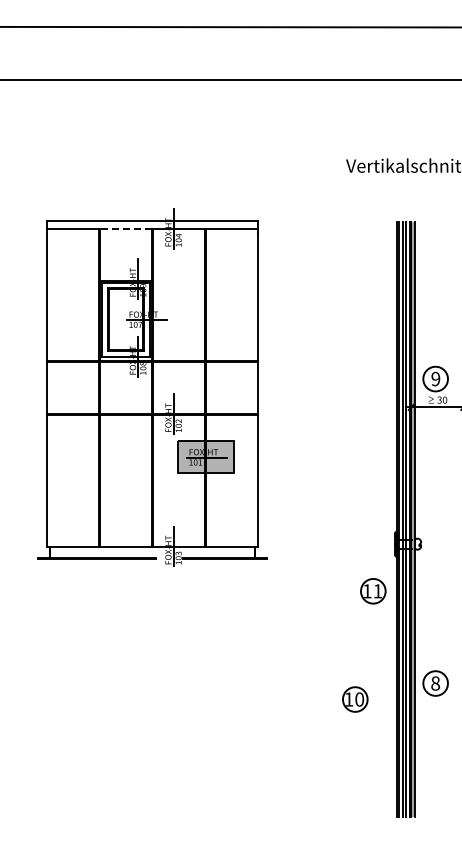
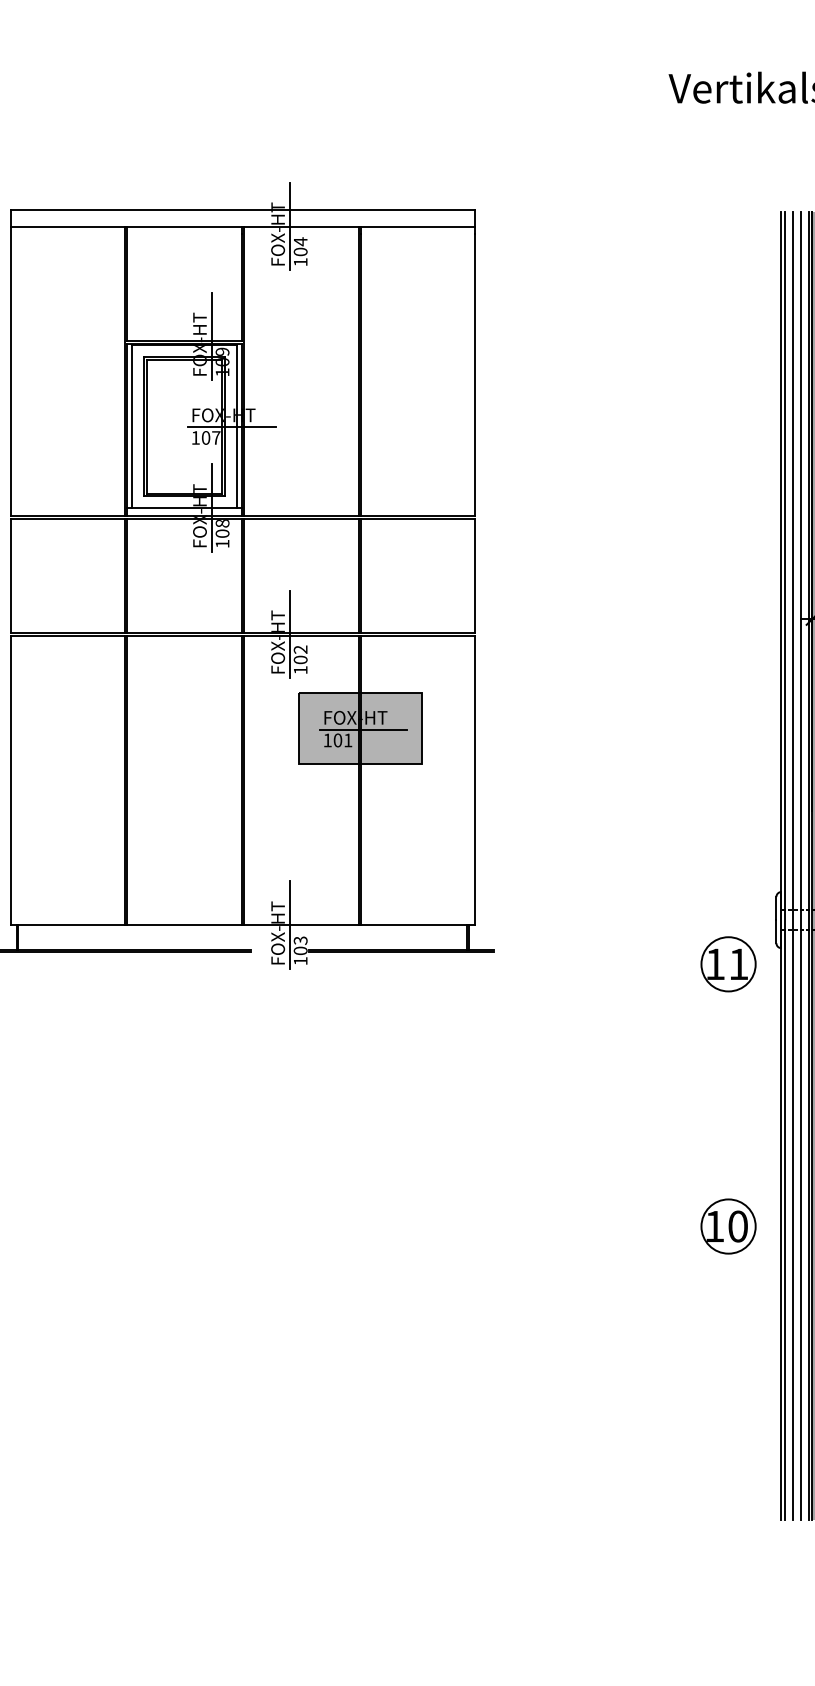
line: (125, 228) -> (183, 225), dashed -> solid
part: (373, 591) -> (728, 964), moved
part: (355, 699) -> (728, 1226), moved

